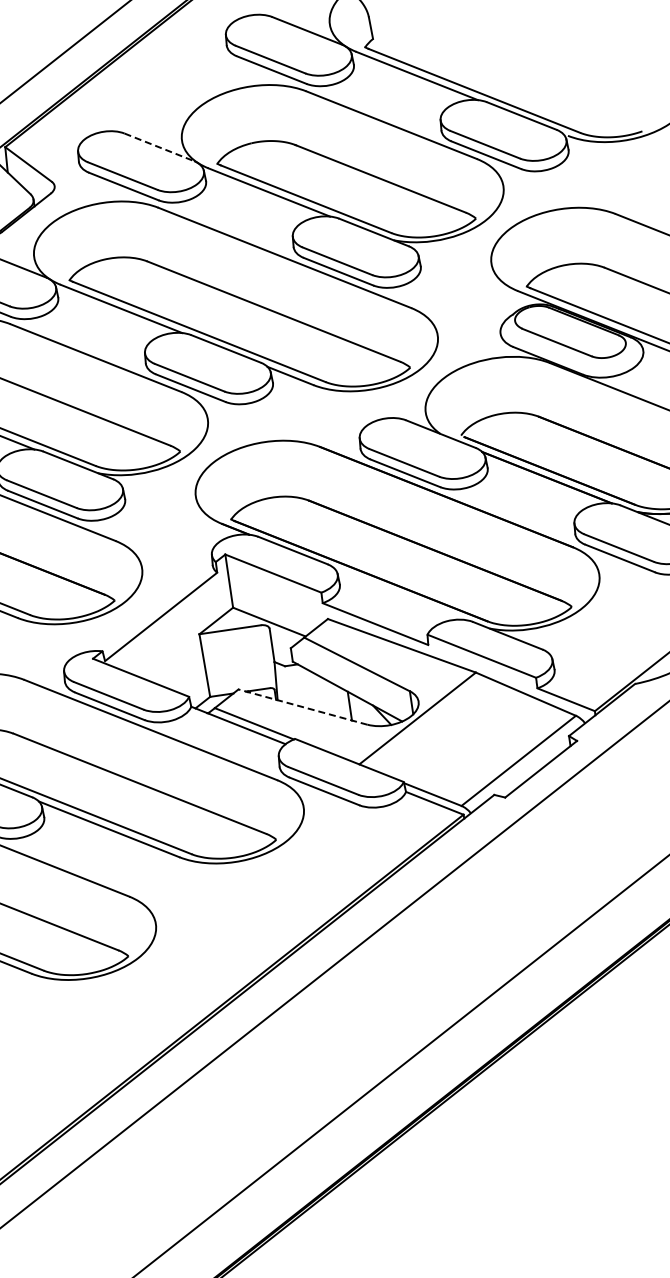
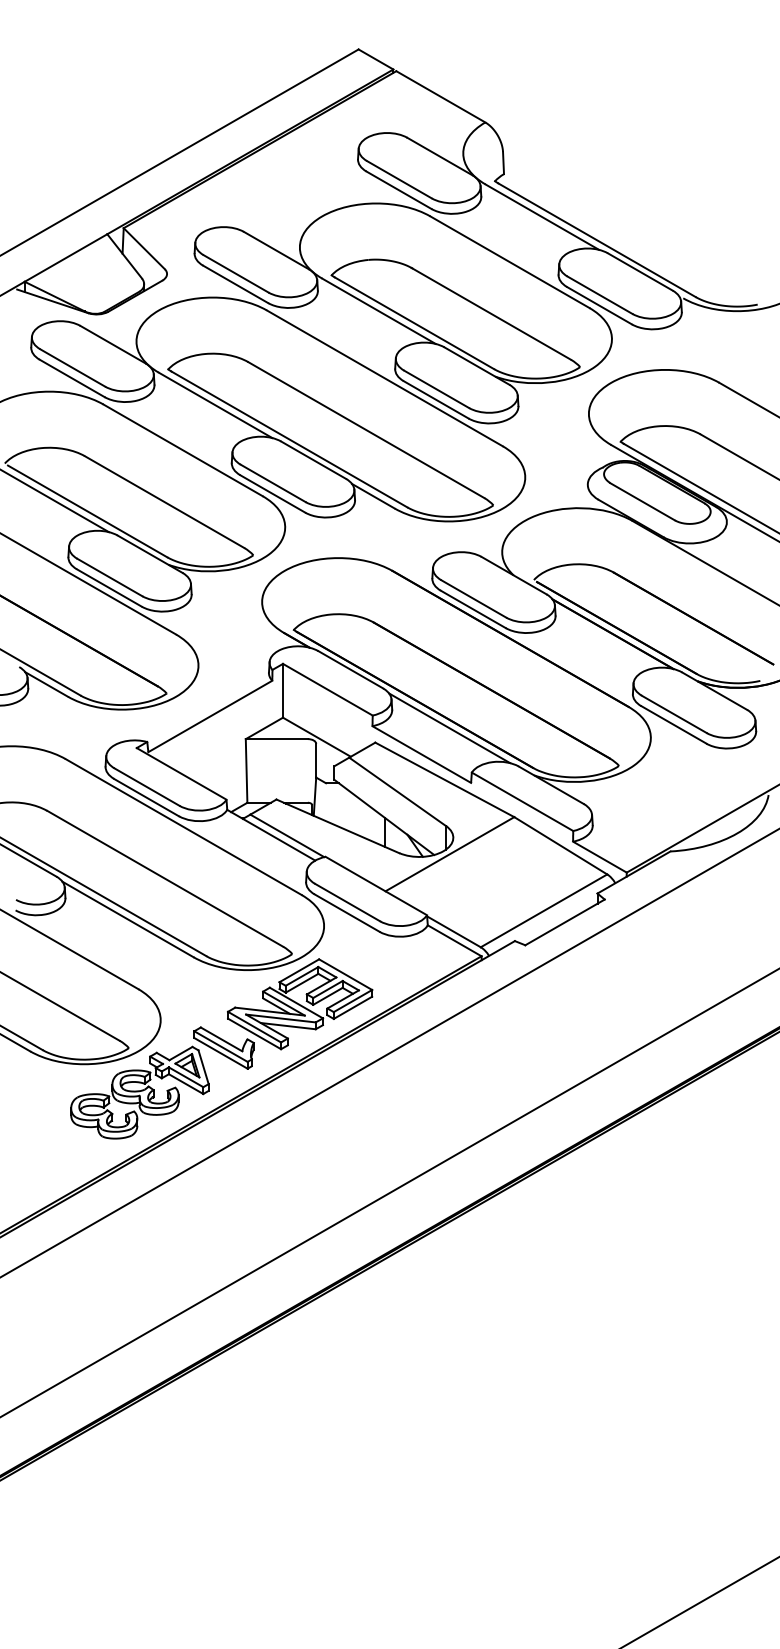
line: (159, 147) -> (276, 250), dashed -> solid
line: (399, 594) -> (449, 728), added
line: (302, 707) -> (337, 826), dashed -> solid
part: (220, 943) -> (221, 1048), added

